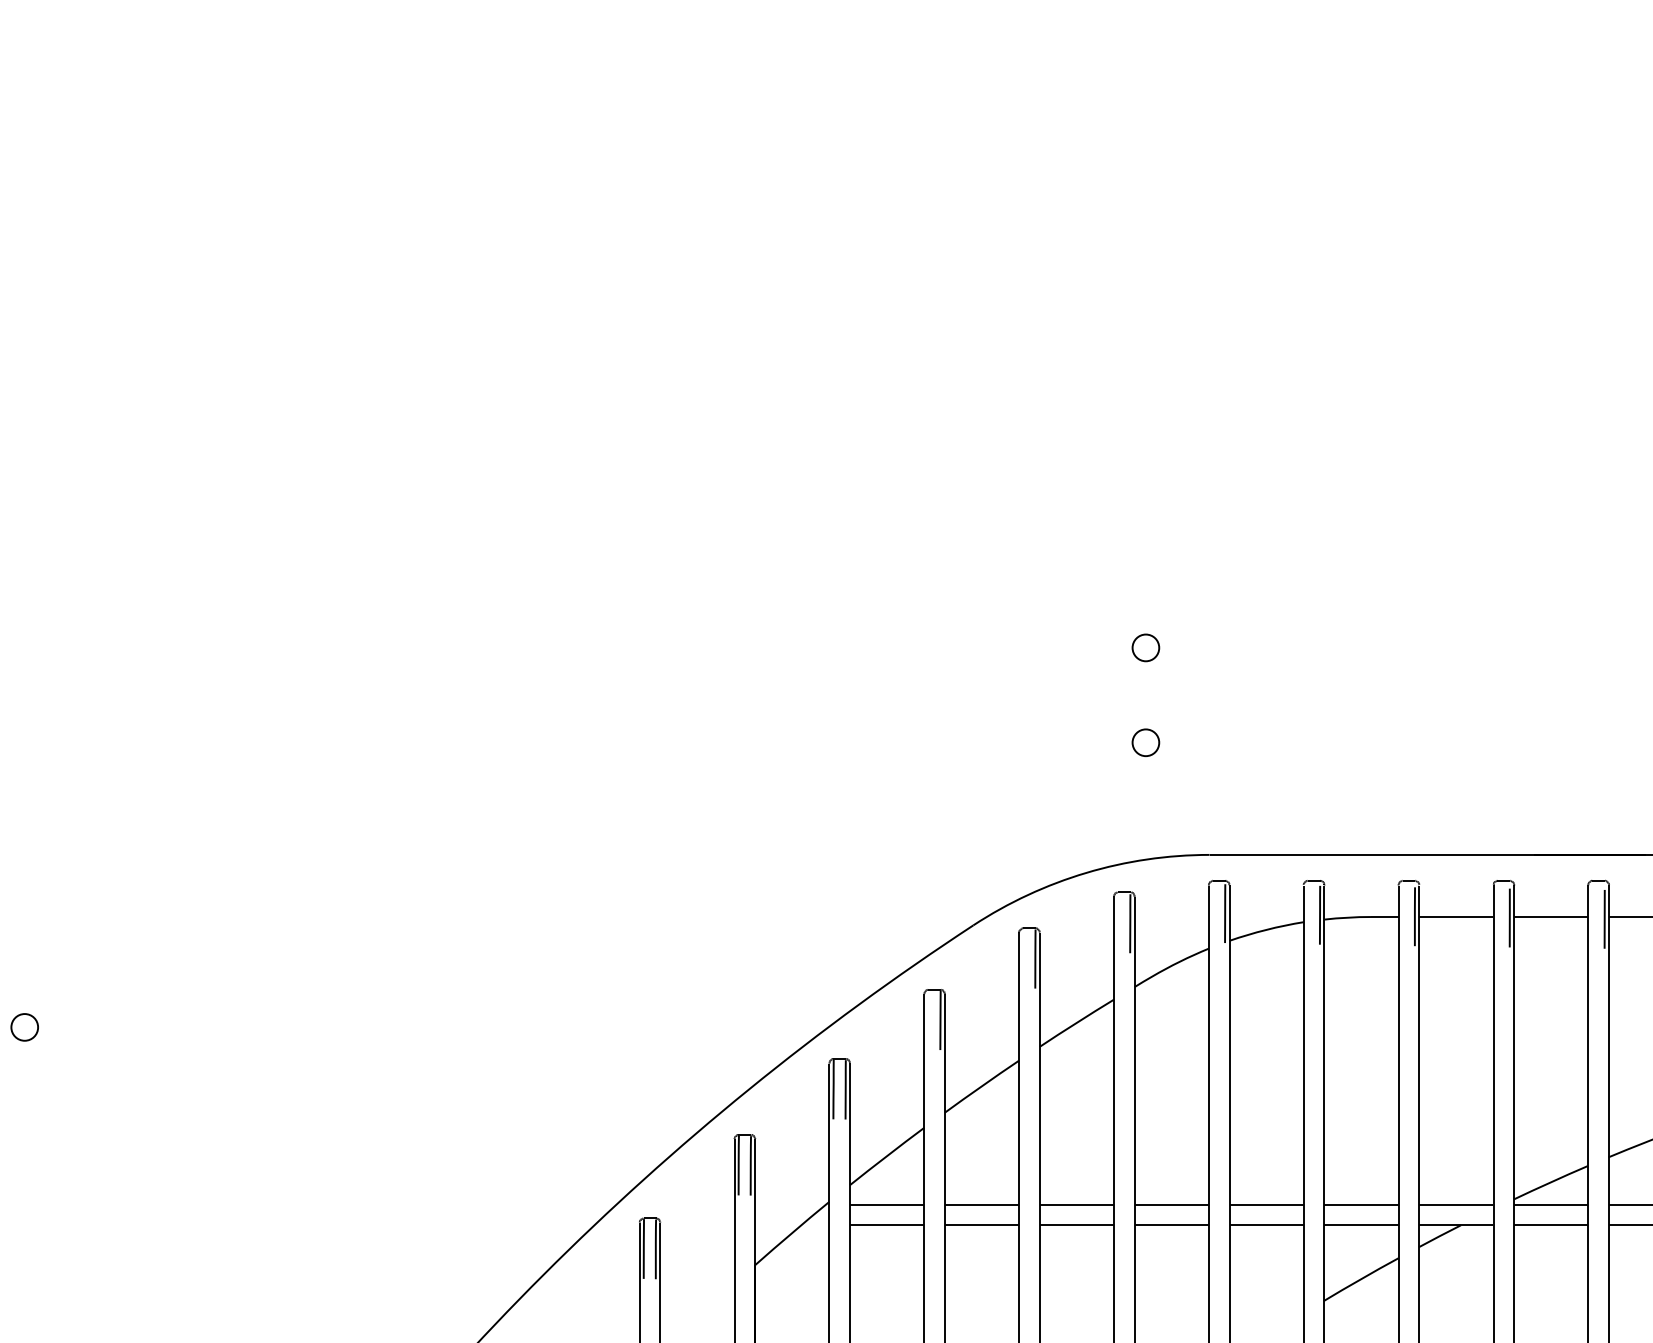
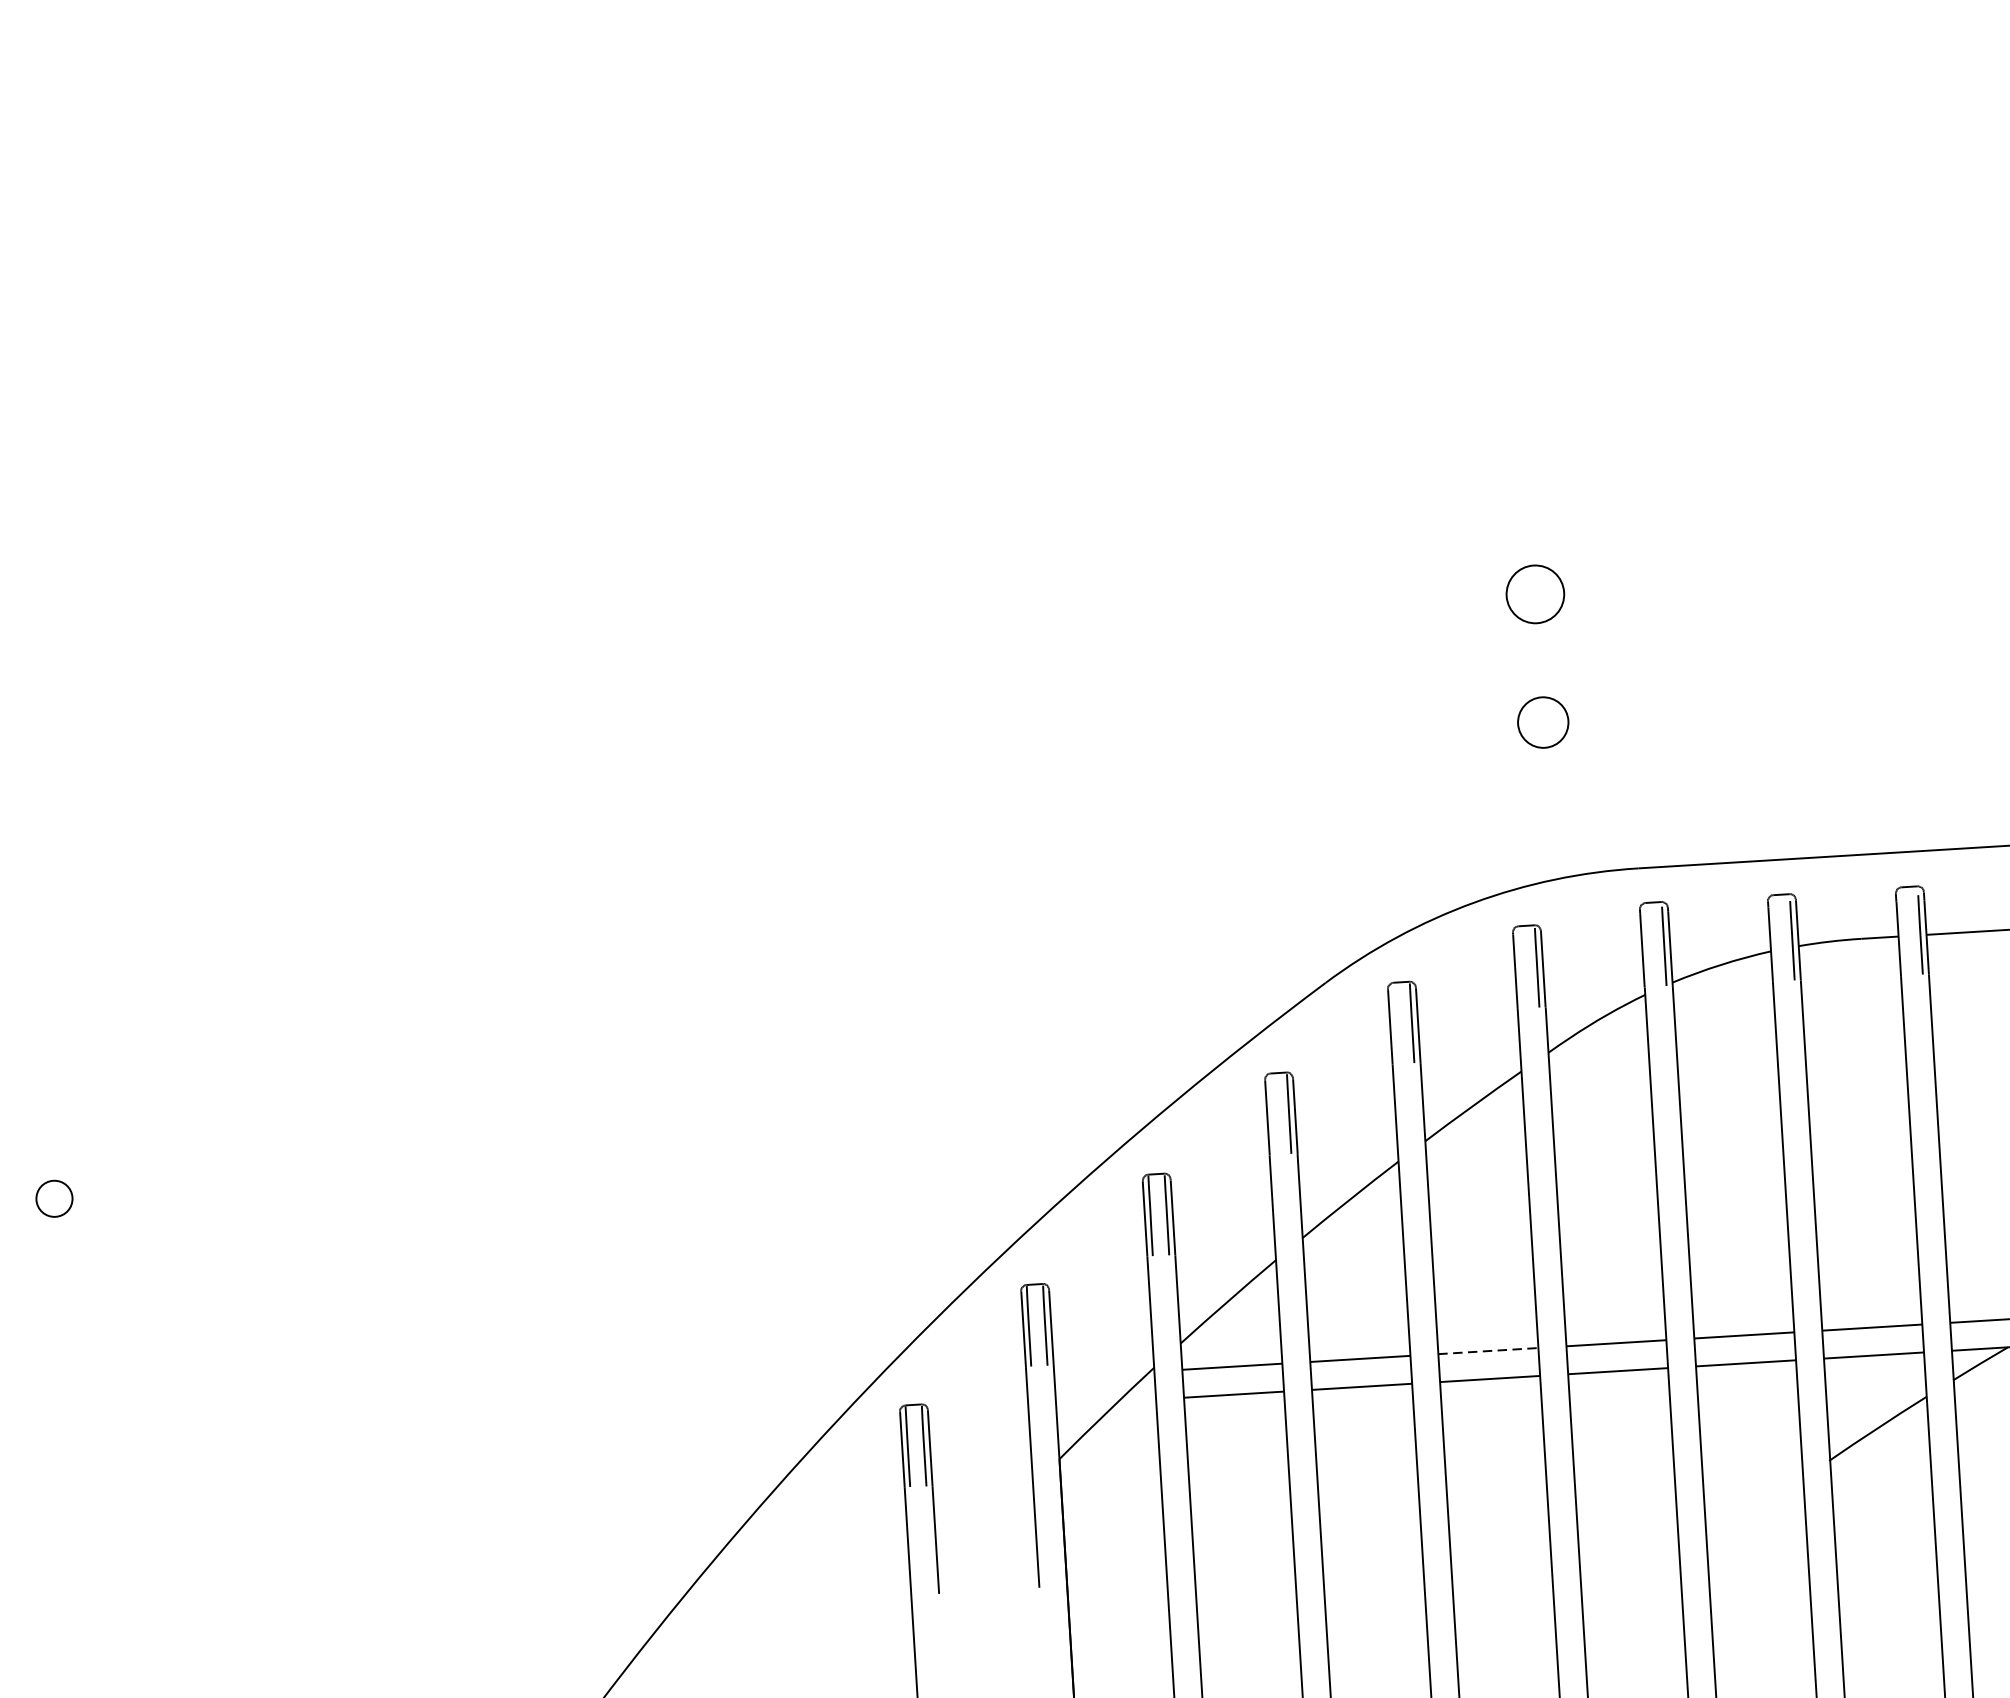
part: (1145, 647) -> (1534, 593), size x1.6
part: (1145, 742) -> (1542, 722), size x1.4
line: (1077, 1204) -> (1489, 1350), solid -> dashed

